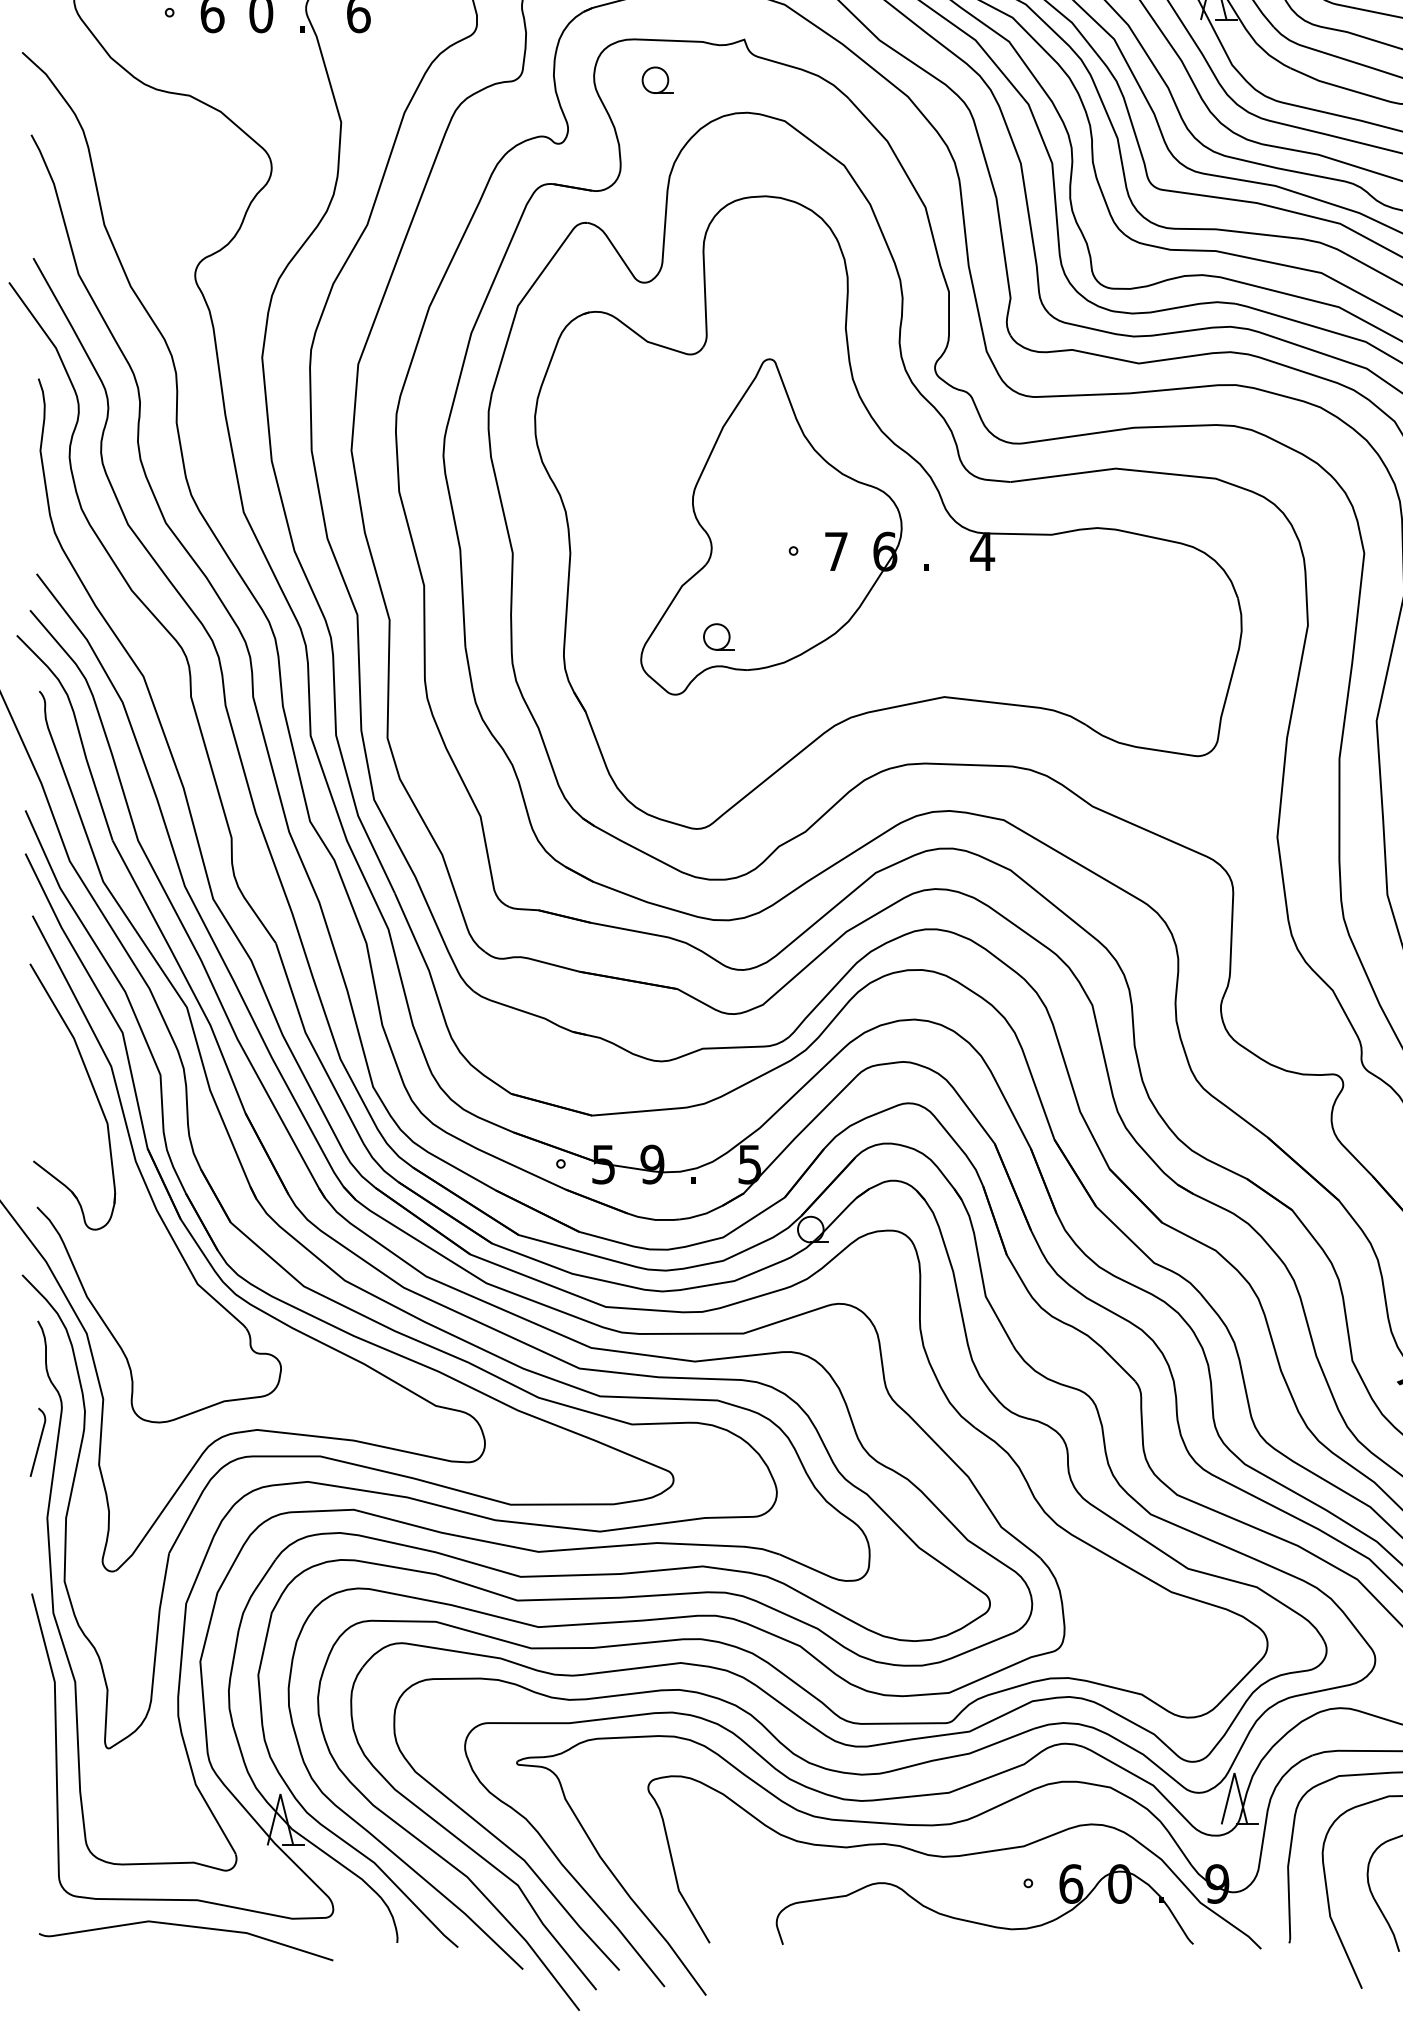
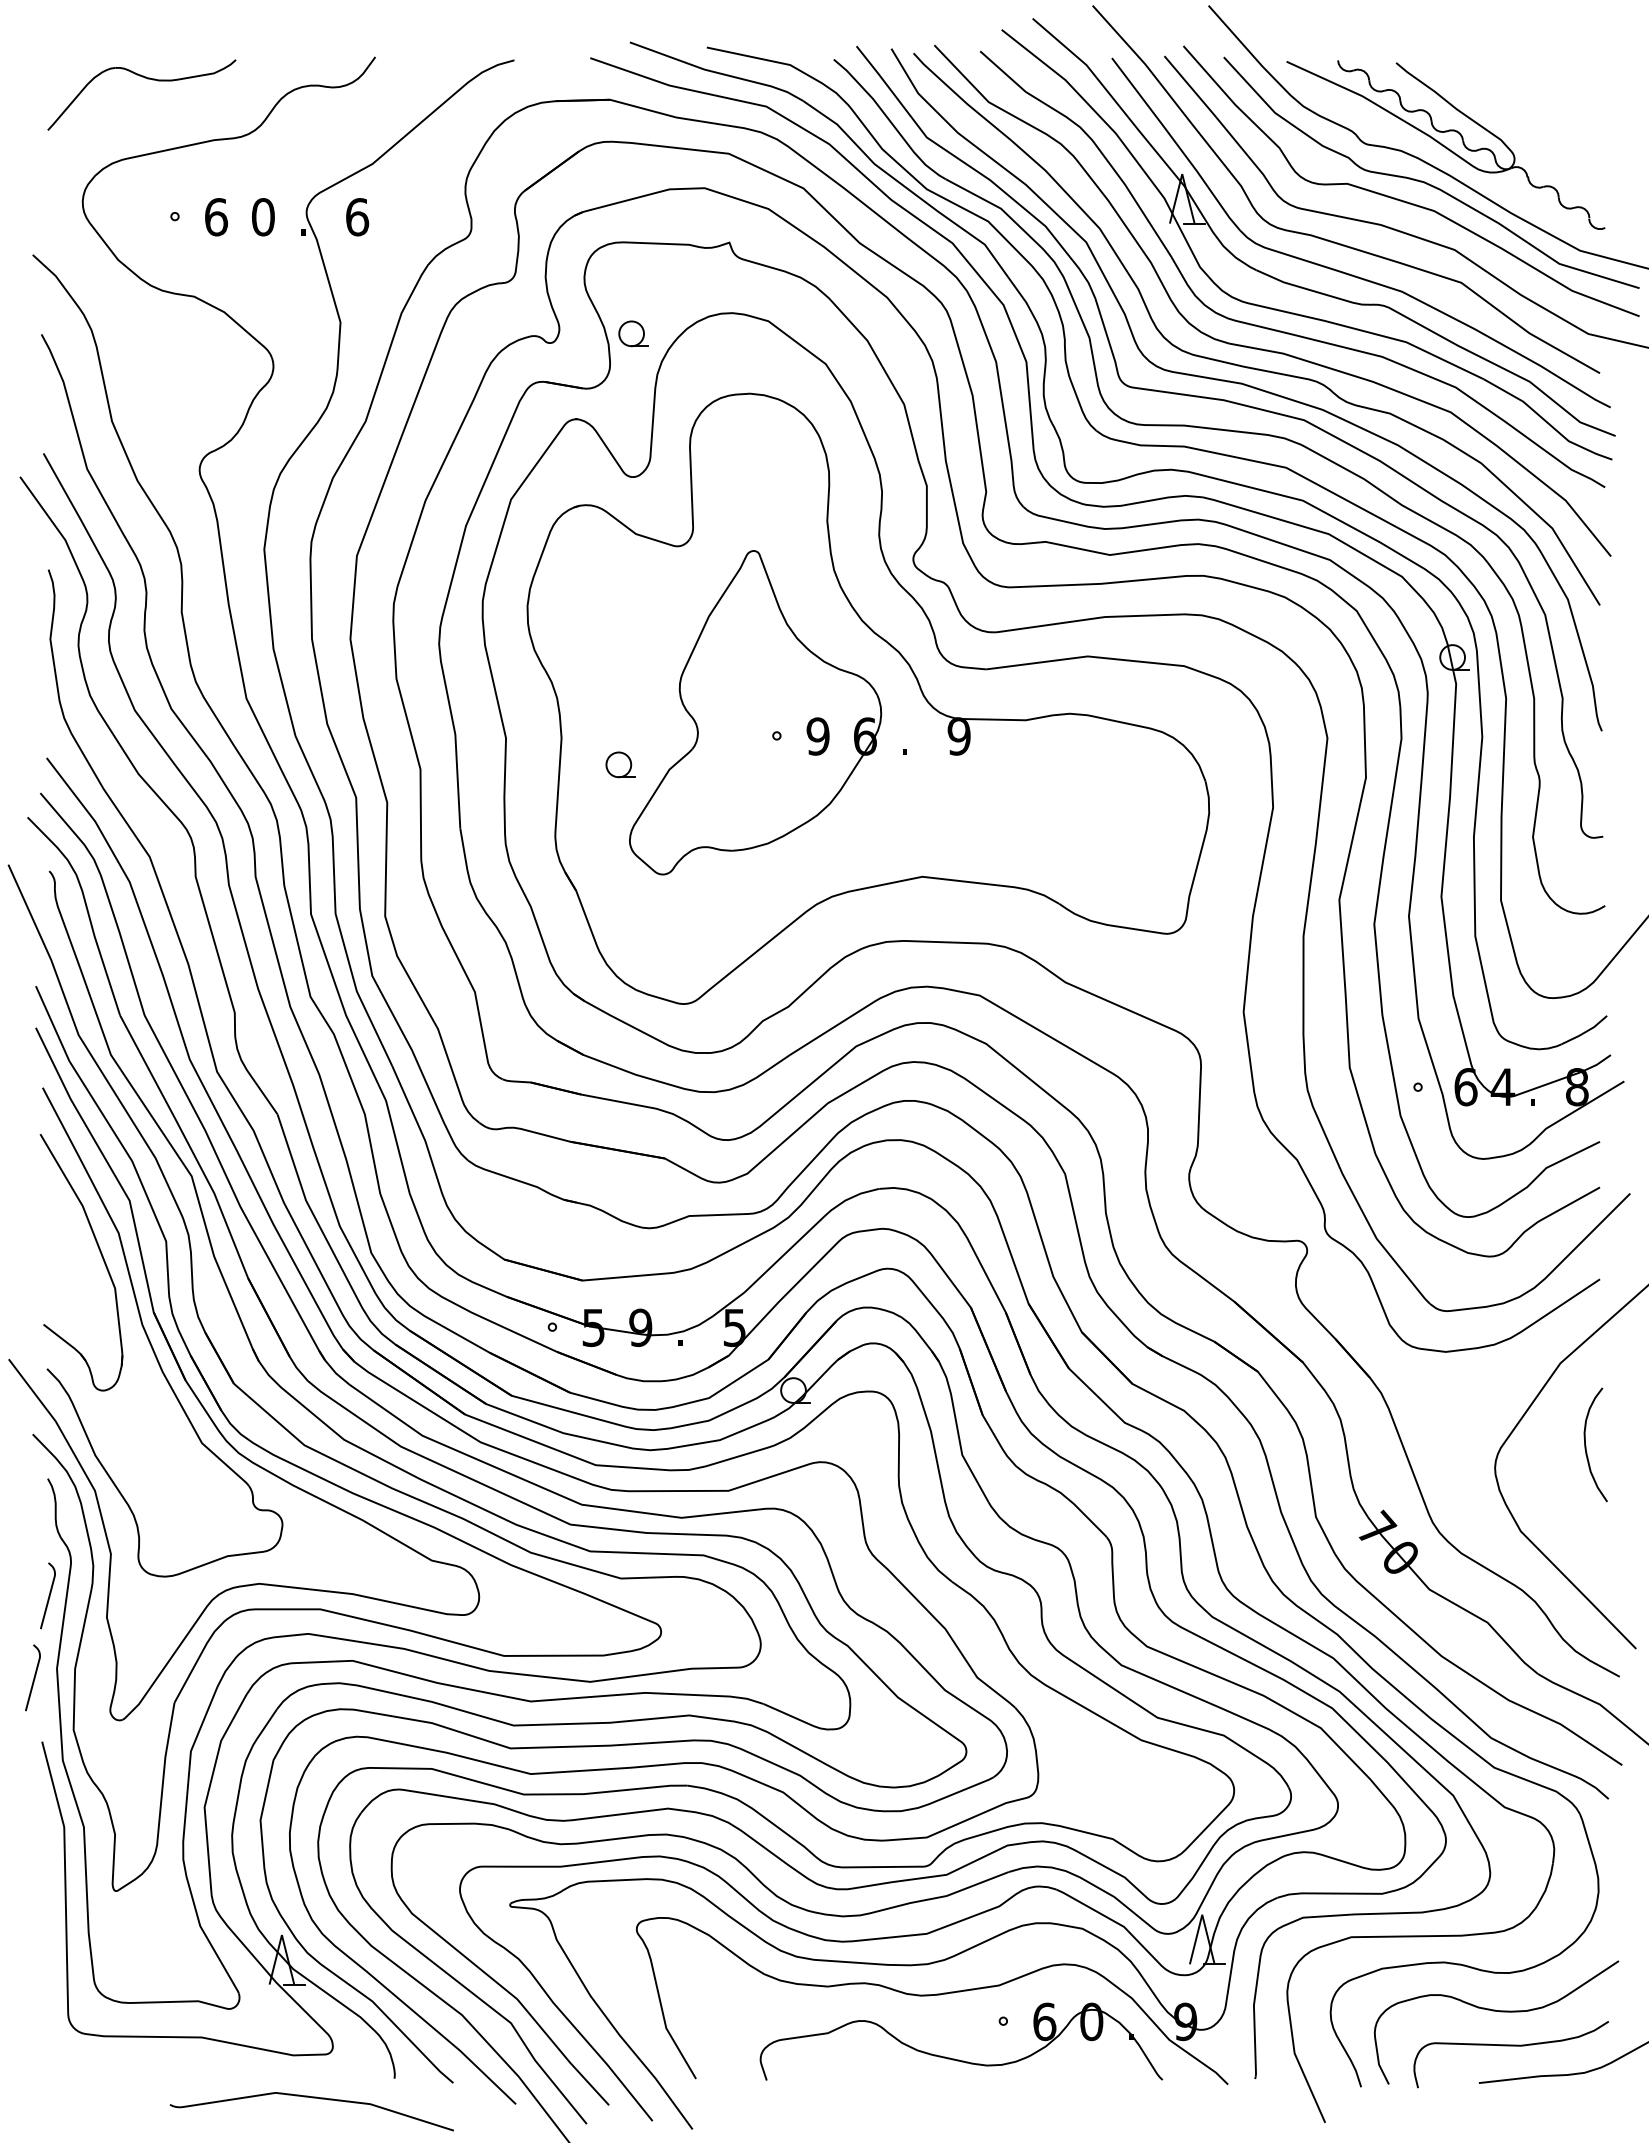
part: (657, 79) -> (633, 333), moved
text: (835, 551) -> (817, 736), 7 -> 9
text: (982, 551) -> (959, 736), 4 -> 9
part: (718, 636) -> (620, 764), moved
curve: (22, 1527) -> (33, 1677), added
curve: (186, 1927) -> (312, 2098), moved

